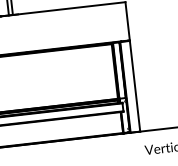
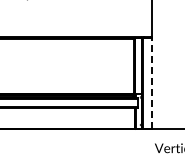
line: (135, 86) -> (152, 83), solid -> dashed

